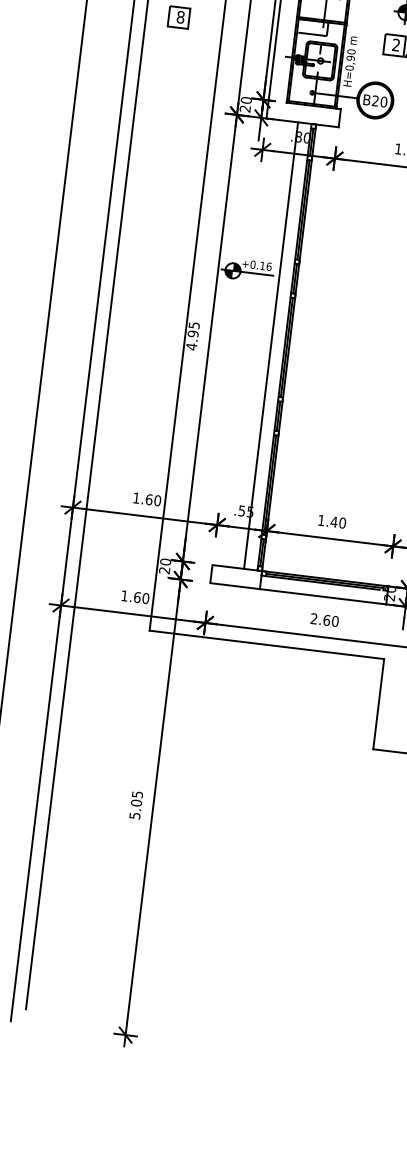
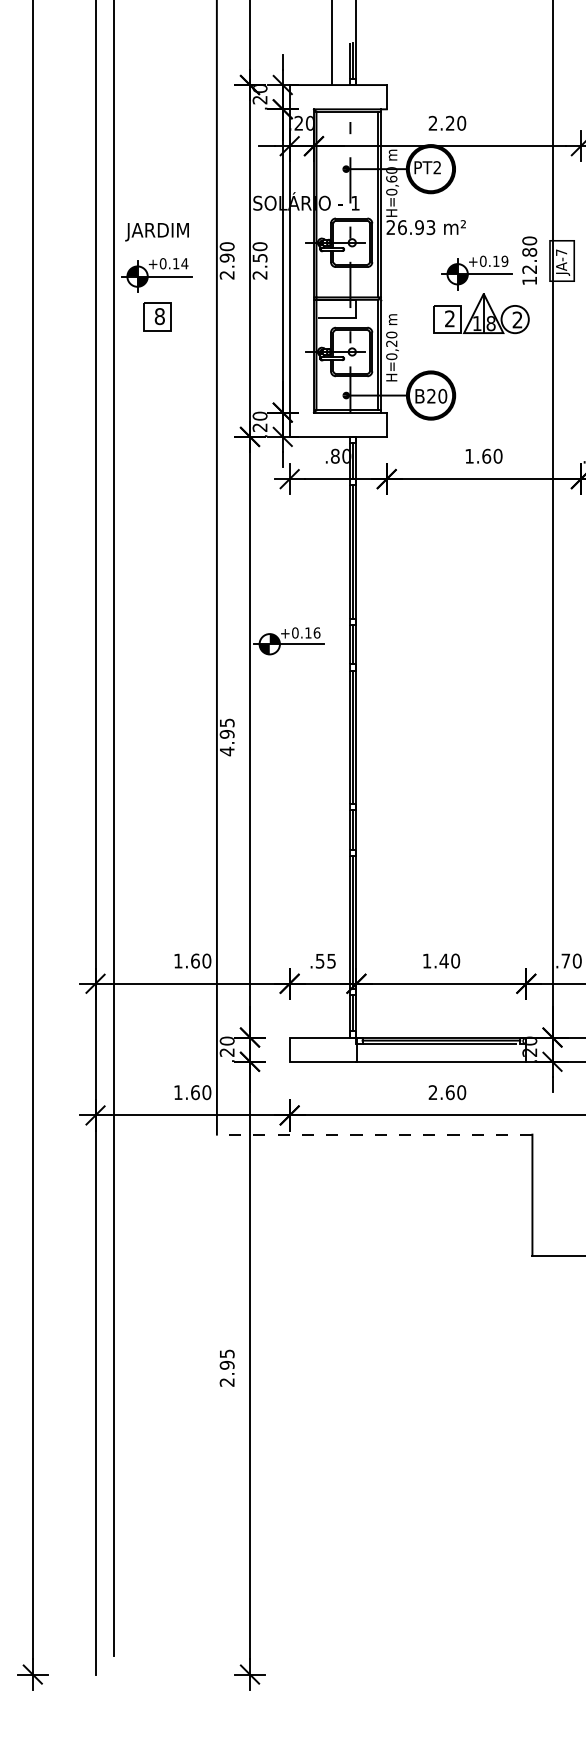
text: (350, 58) -> (391, 343), H=0,90 -> H=0,20
line: (271, 345) -> (332, 736), removed
line: (266, 644) -> (374, 1134), solid -> dashed
text: (135, 809) -> (226, 1373), 5.05 -> 2.95

